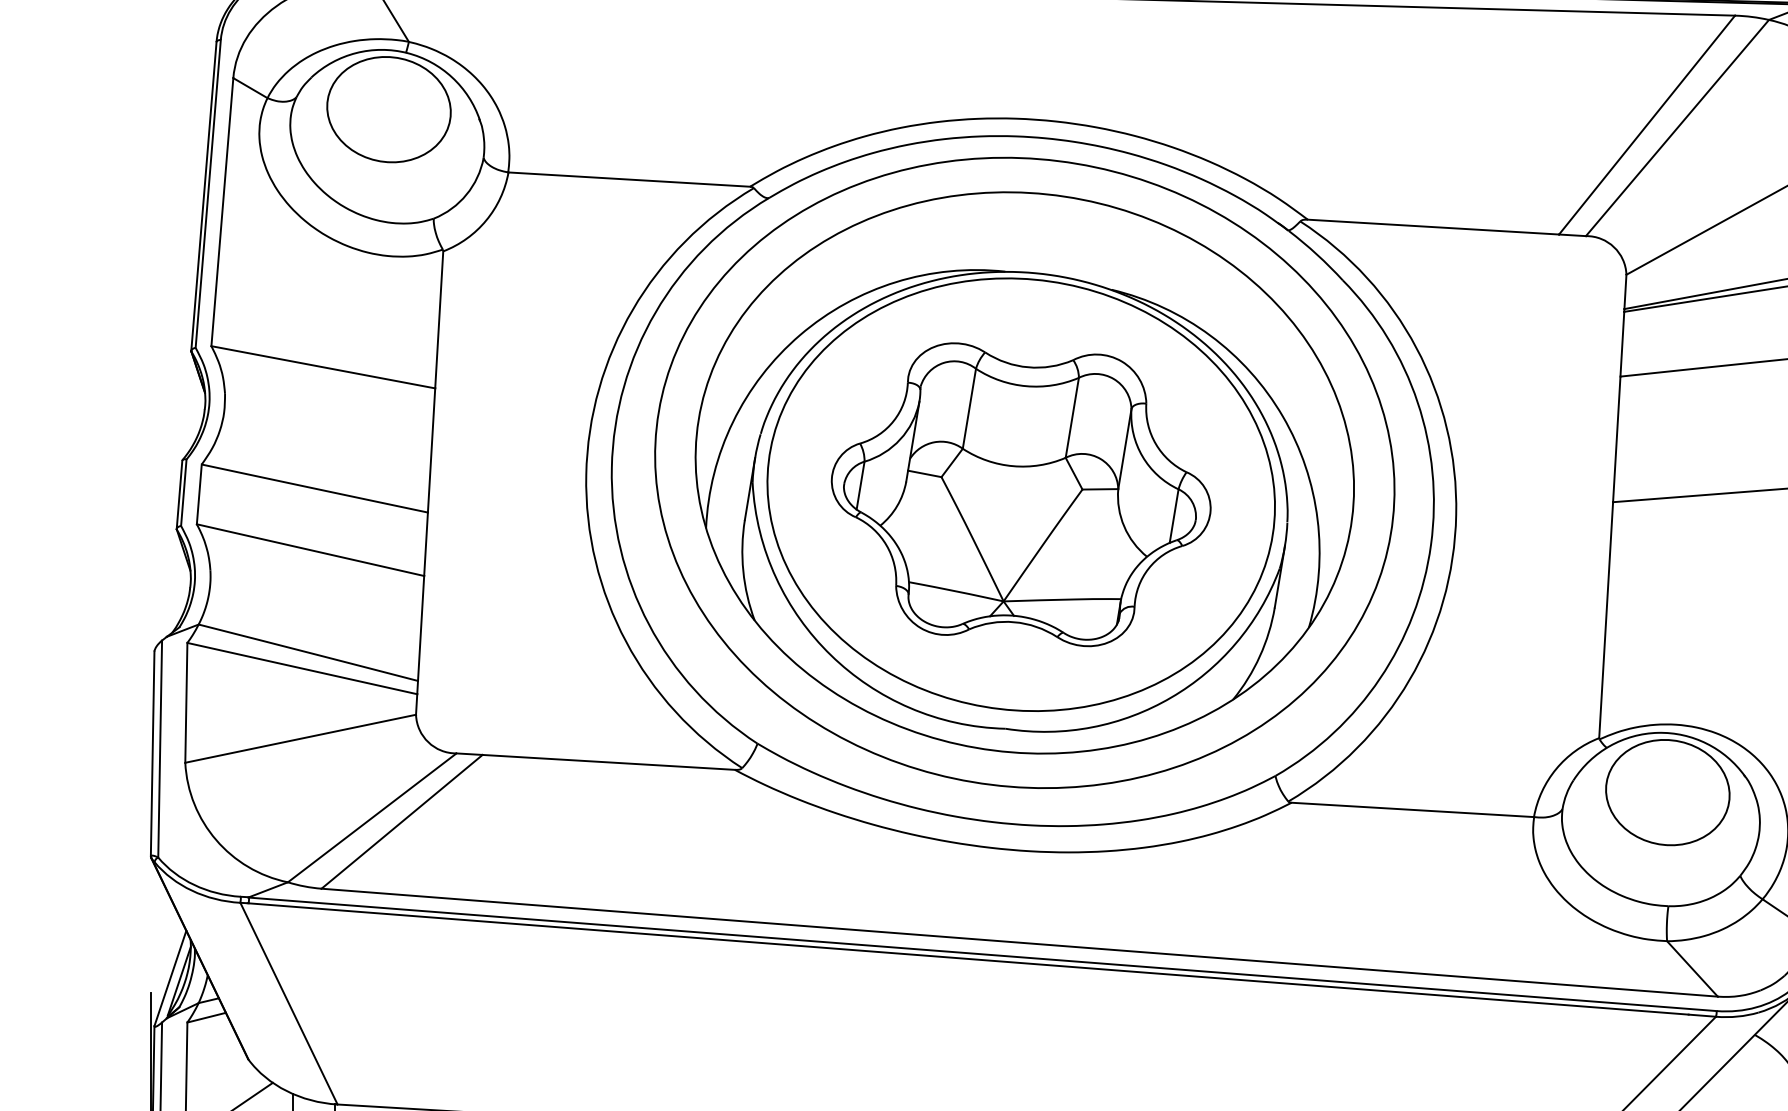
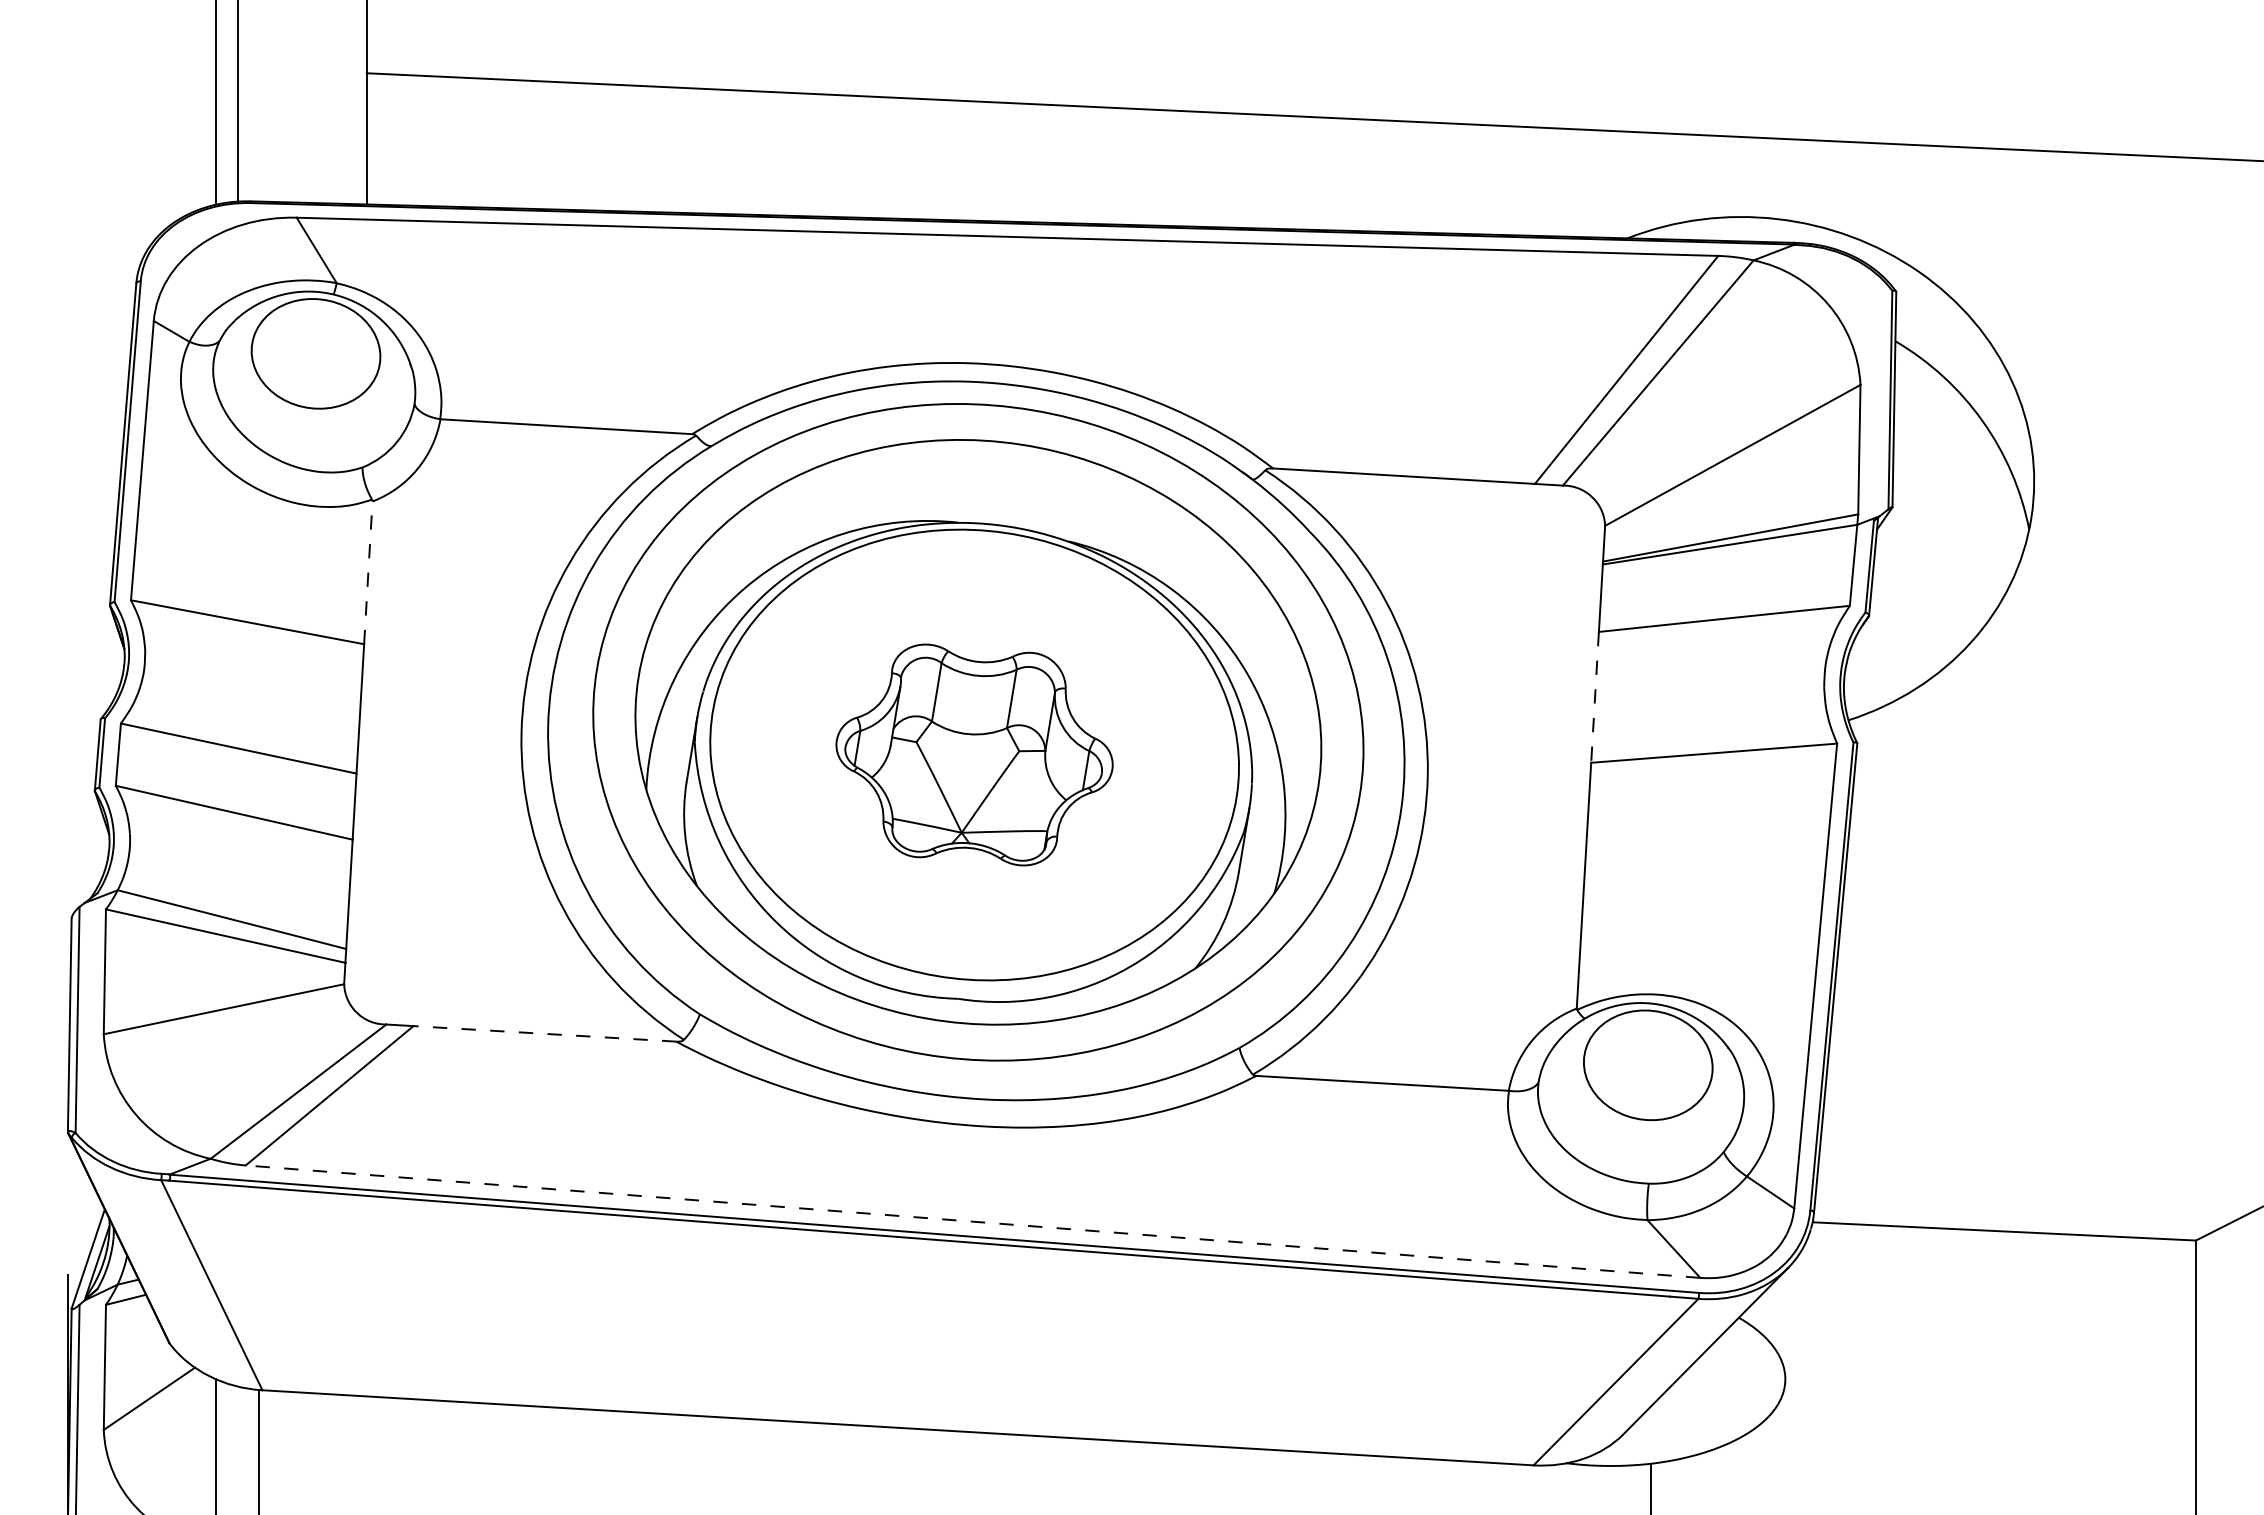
line: (439, 319) -> (368, 572), solid -> dashed
line: (1617, 439) -> (1595, 697), solid -> dashed
part: (1021, 494) -> (974, 754), size x0.7
line: (608, 762) -> (544, 1033), solid -> dashed
line: (1019, 942) -> (972, 1221), solid -> dashed

